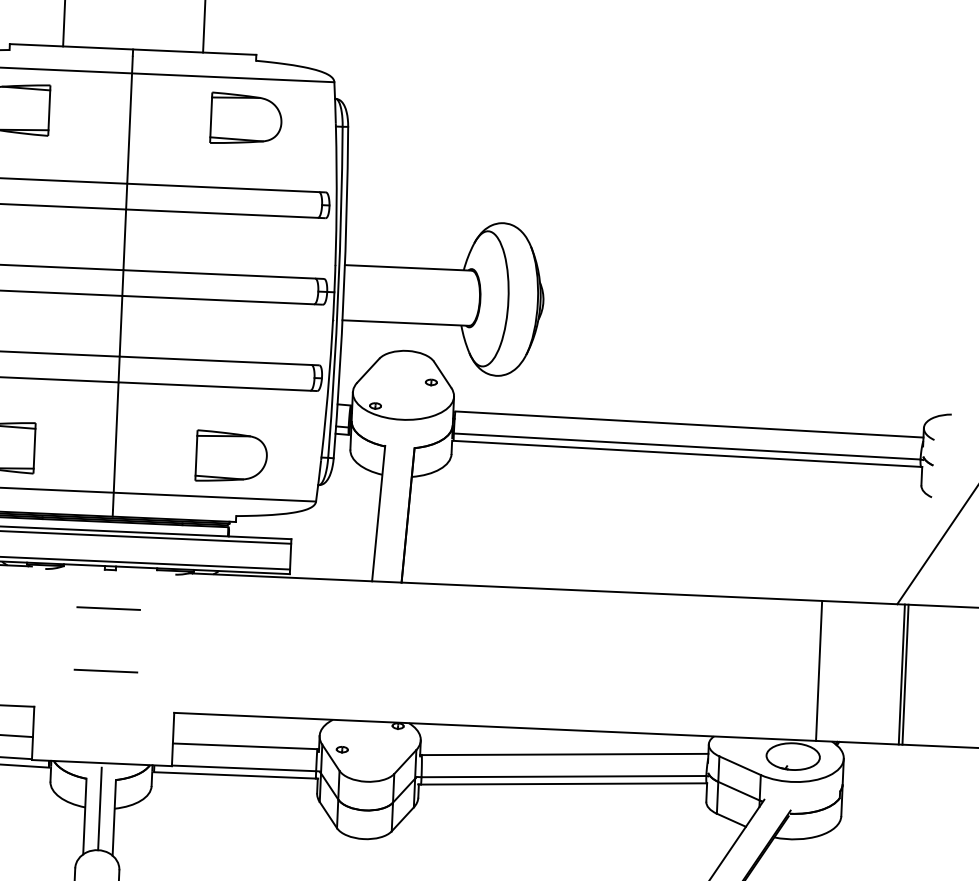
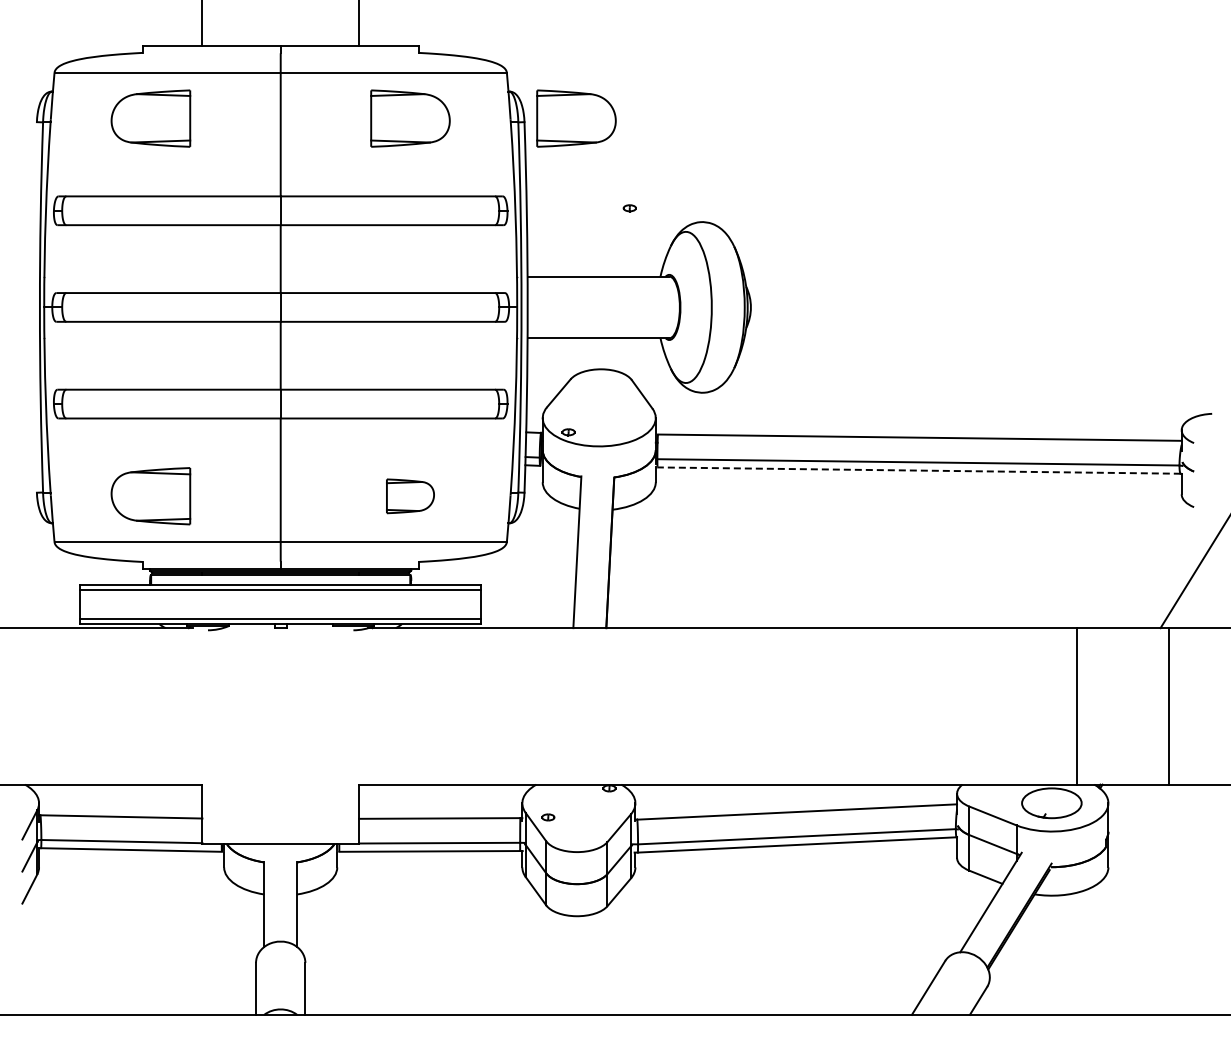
part: (394, 125) -> (576, 118), added
part: (431, 382) -> (629, 208), moved
line: (687, 453) -> (919, 470), solid -> dashed
part: (231, 457) -> (410, 496), size x0.6
line: (108, 608) -> (280, 671), removed
line: (105, 671) -> (280, 741), removed
line: (905, 674) -> (1173, 706), removed
line: (99, 808) -> (280, 895), removed

